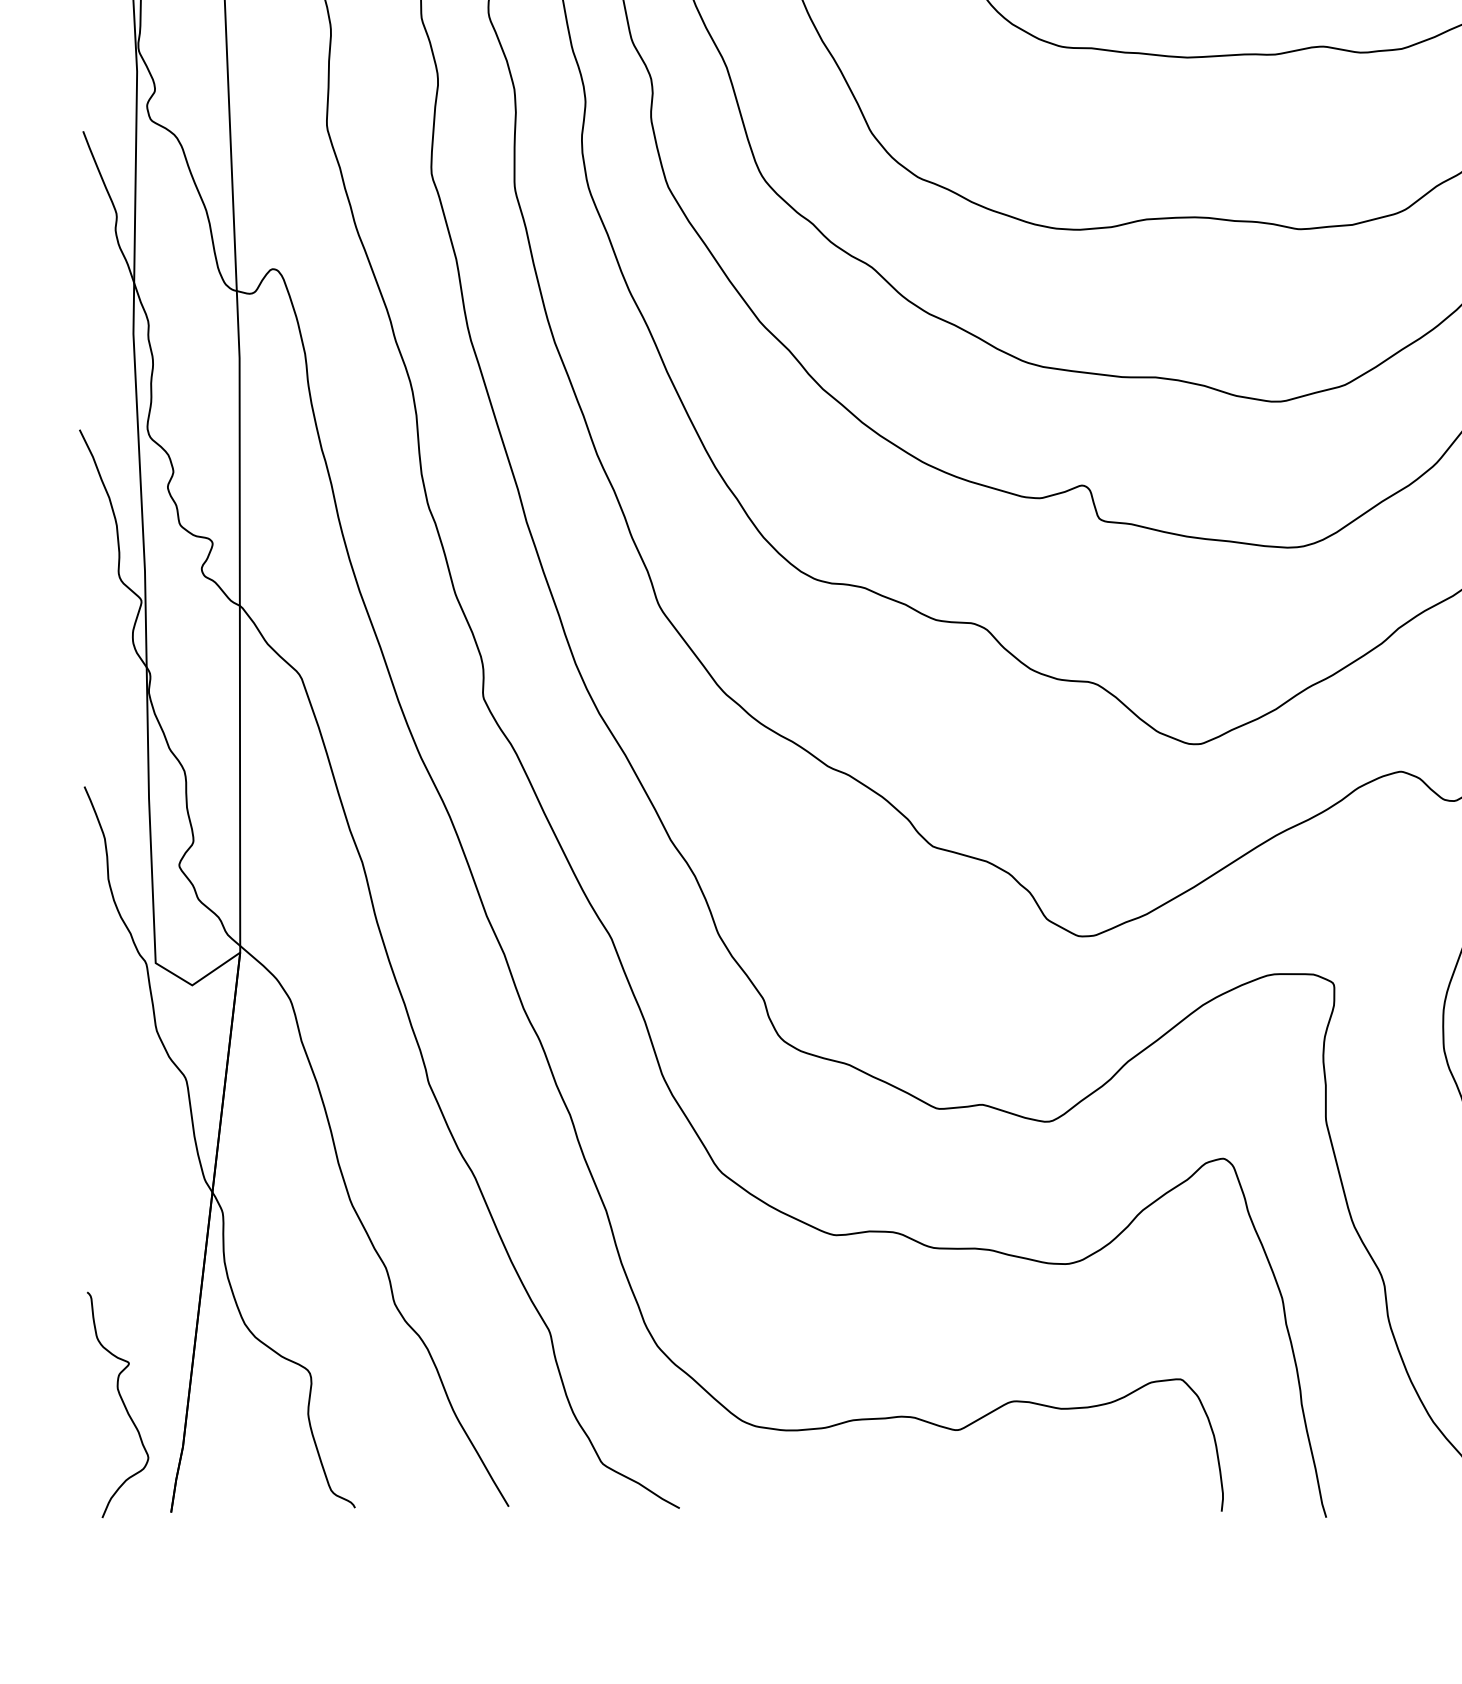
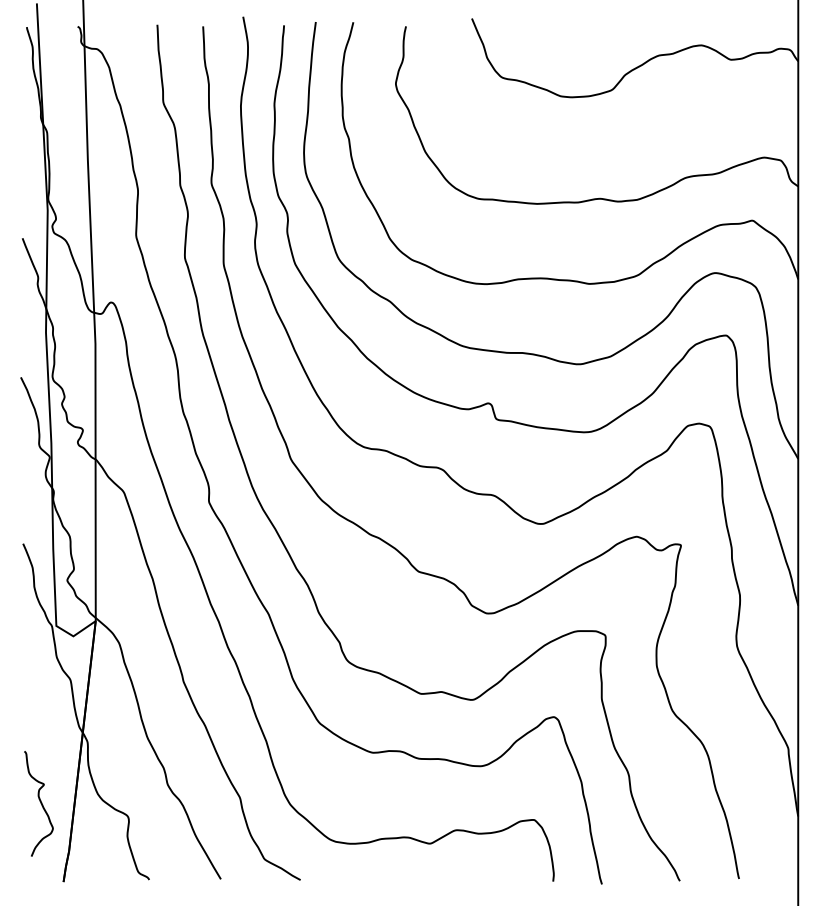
curve: (121, 1404) -> (40, 803), moved

